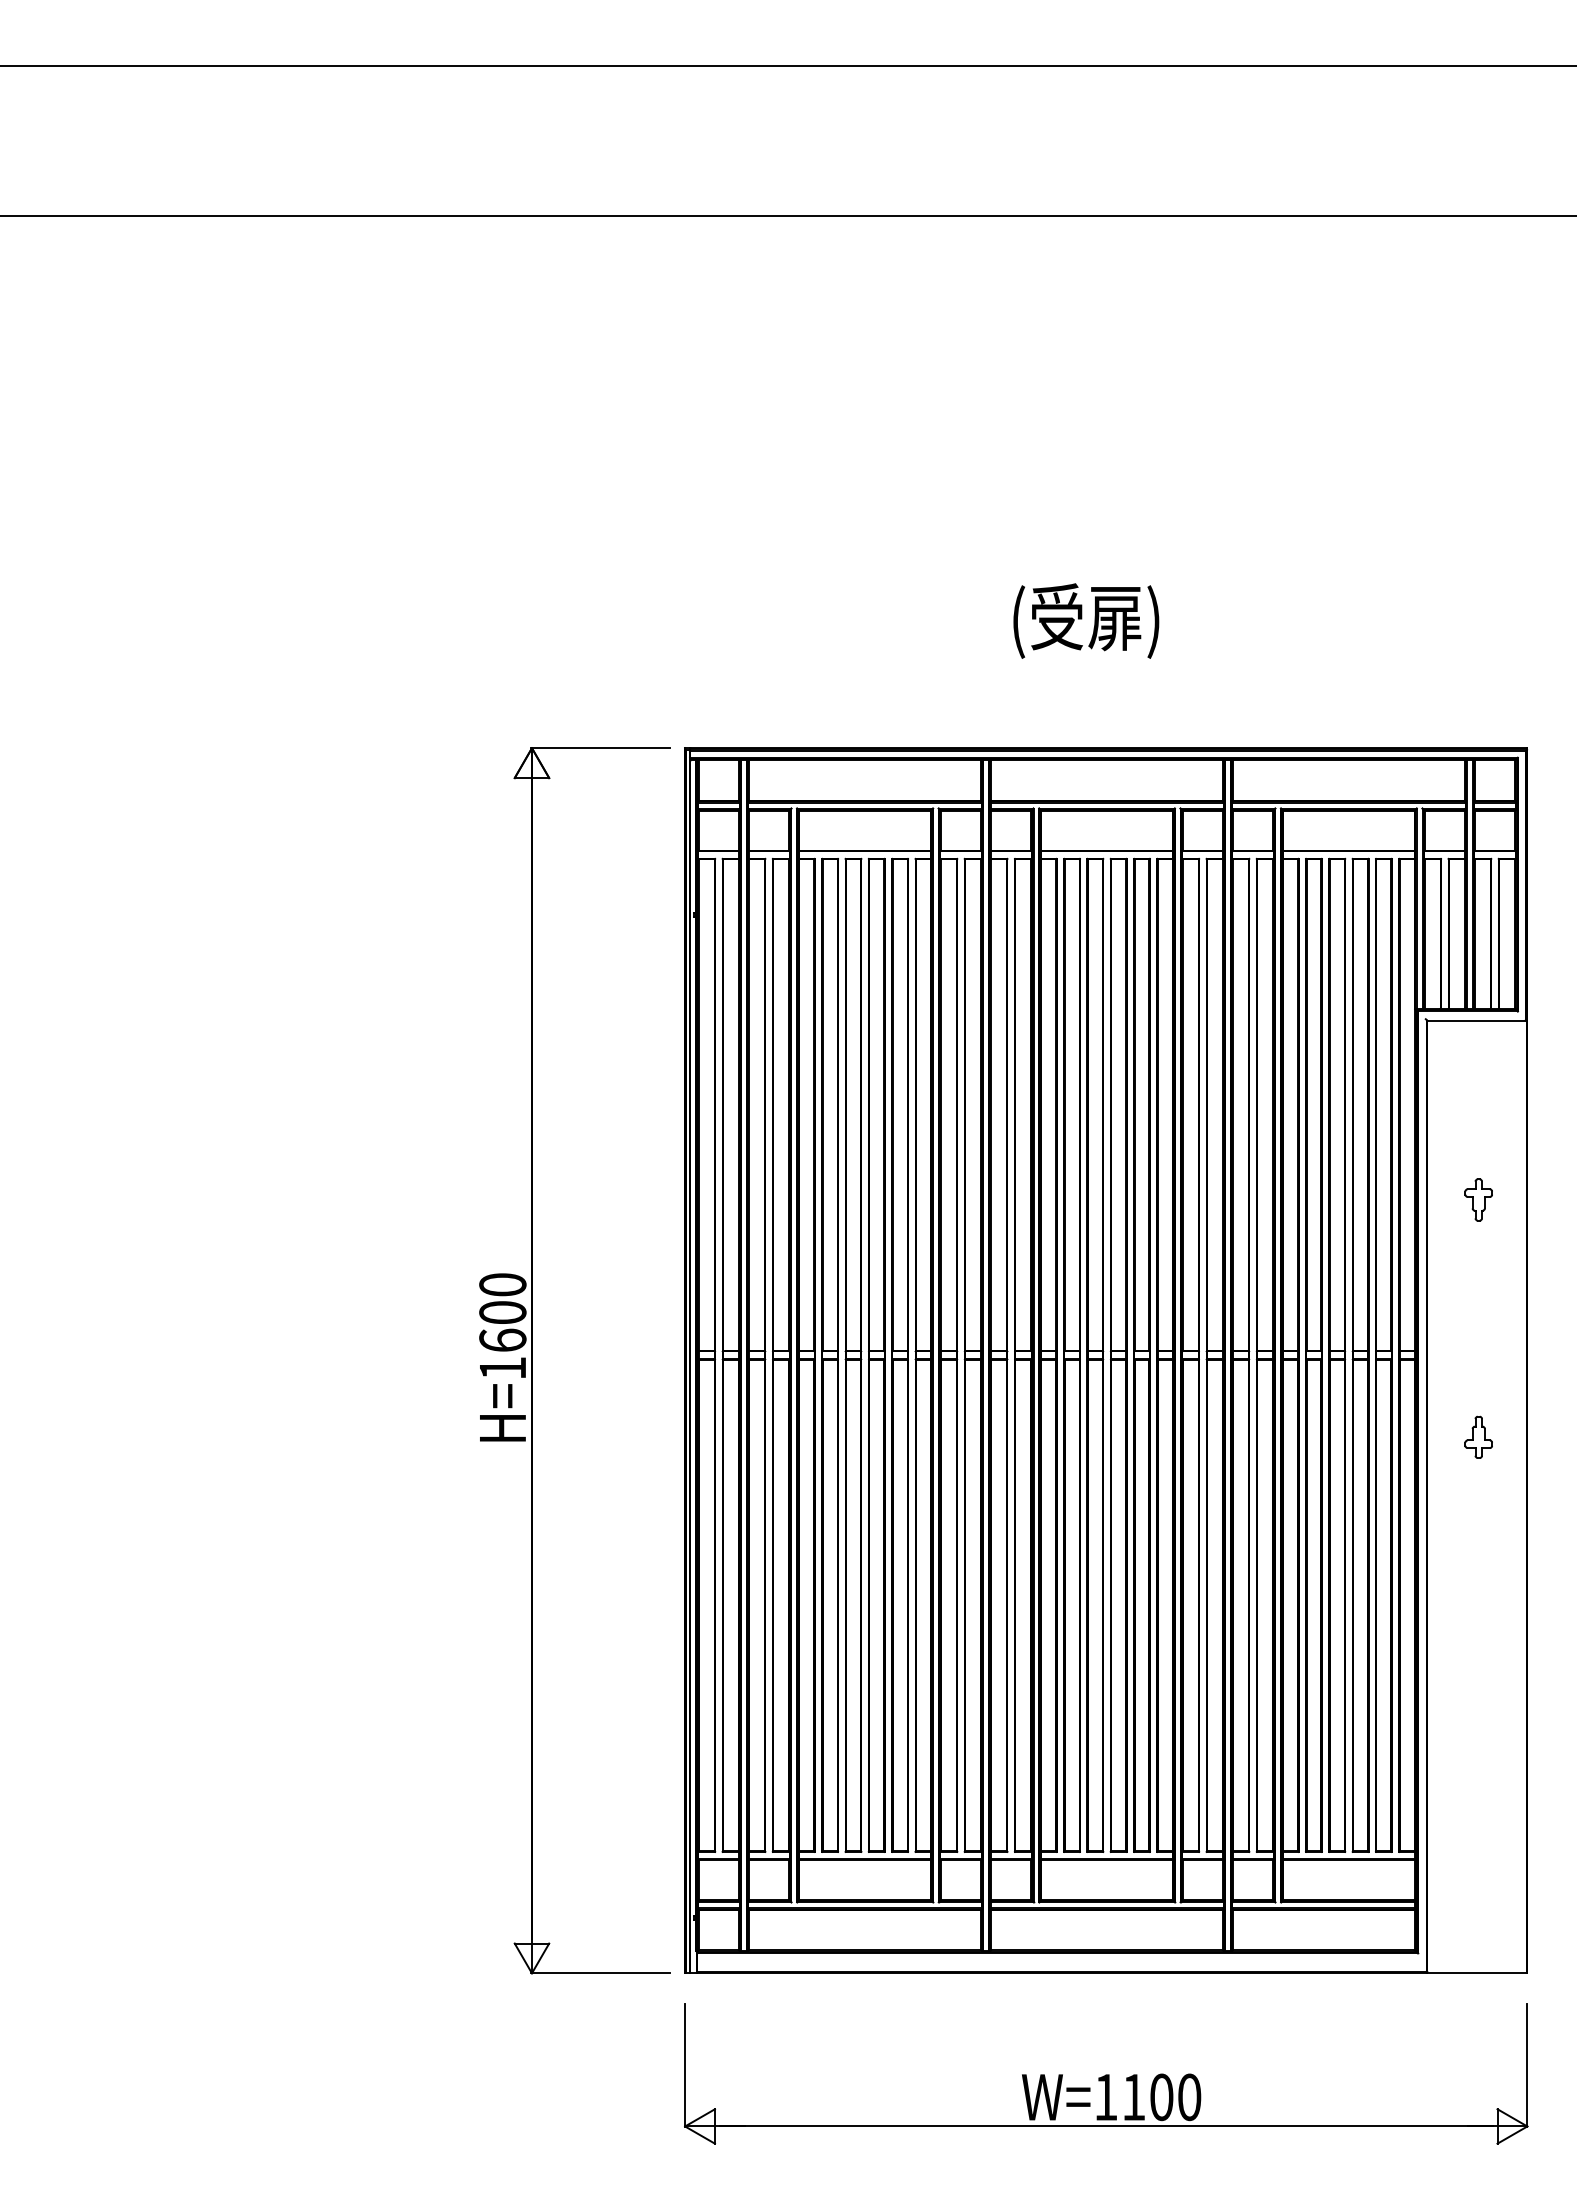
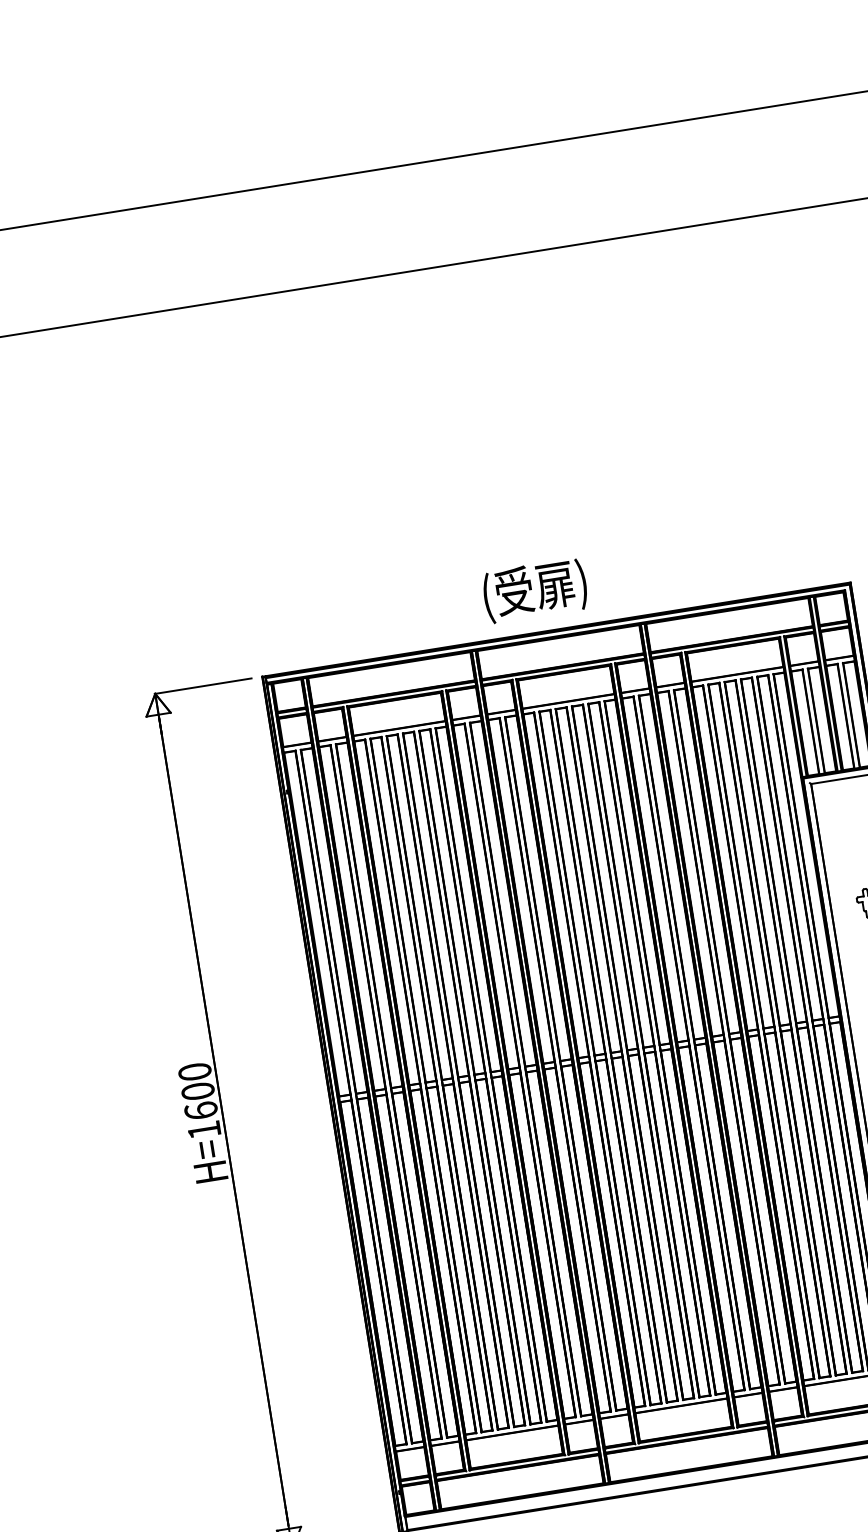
text: (1086, 620) -> (535, 590), moved

